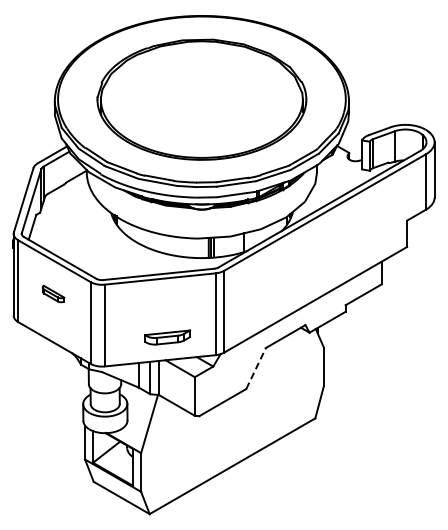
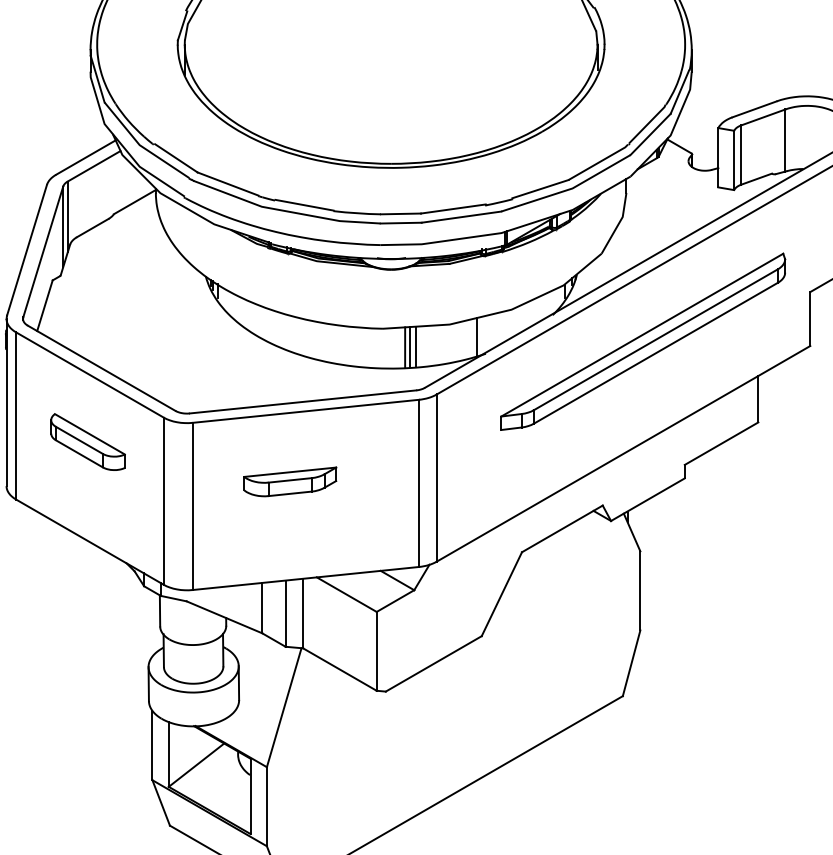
part: (324, 244) -> (641, 340), added
part: (53, 293) -> (87, 440), size x1.67
part: (167, 337) -> (290, 481), moved
line: (256, 368) -> (502, 594), dashed -> solid

